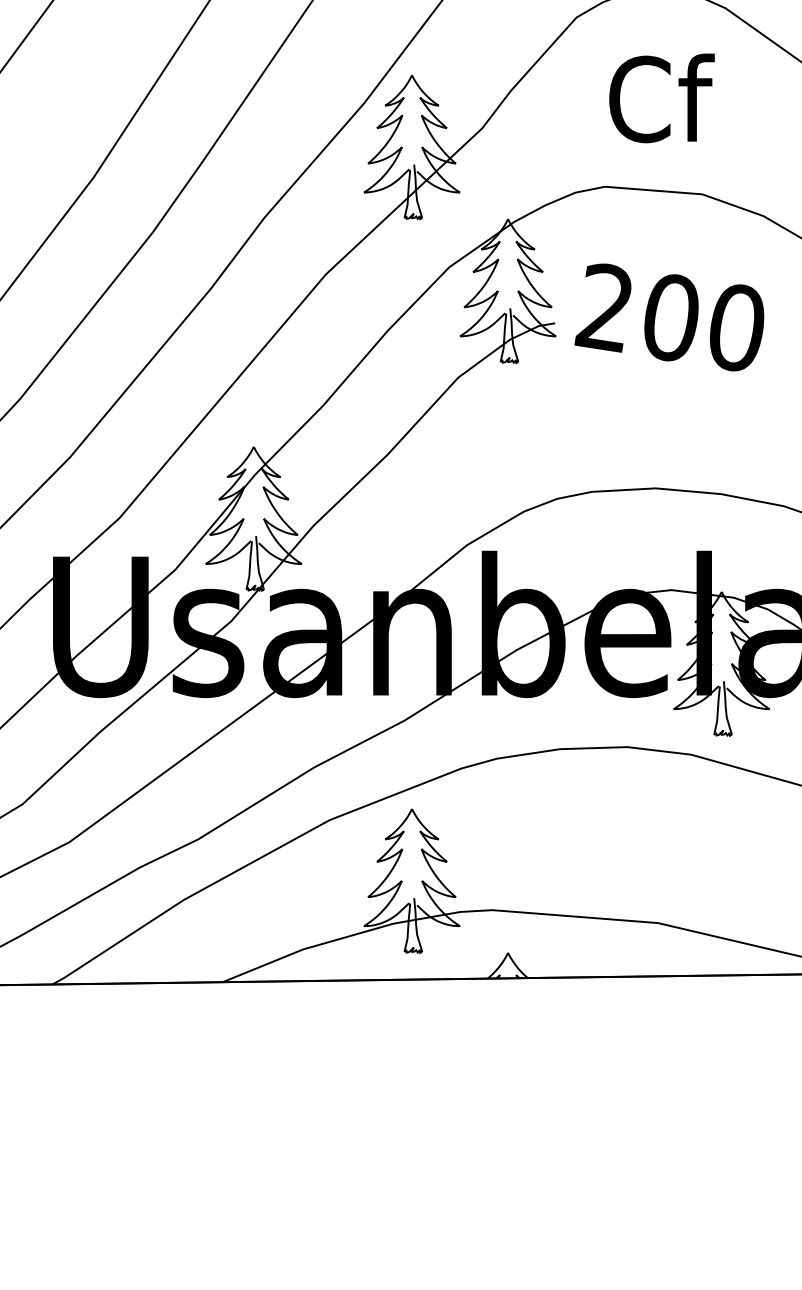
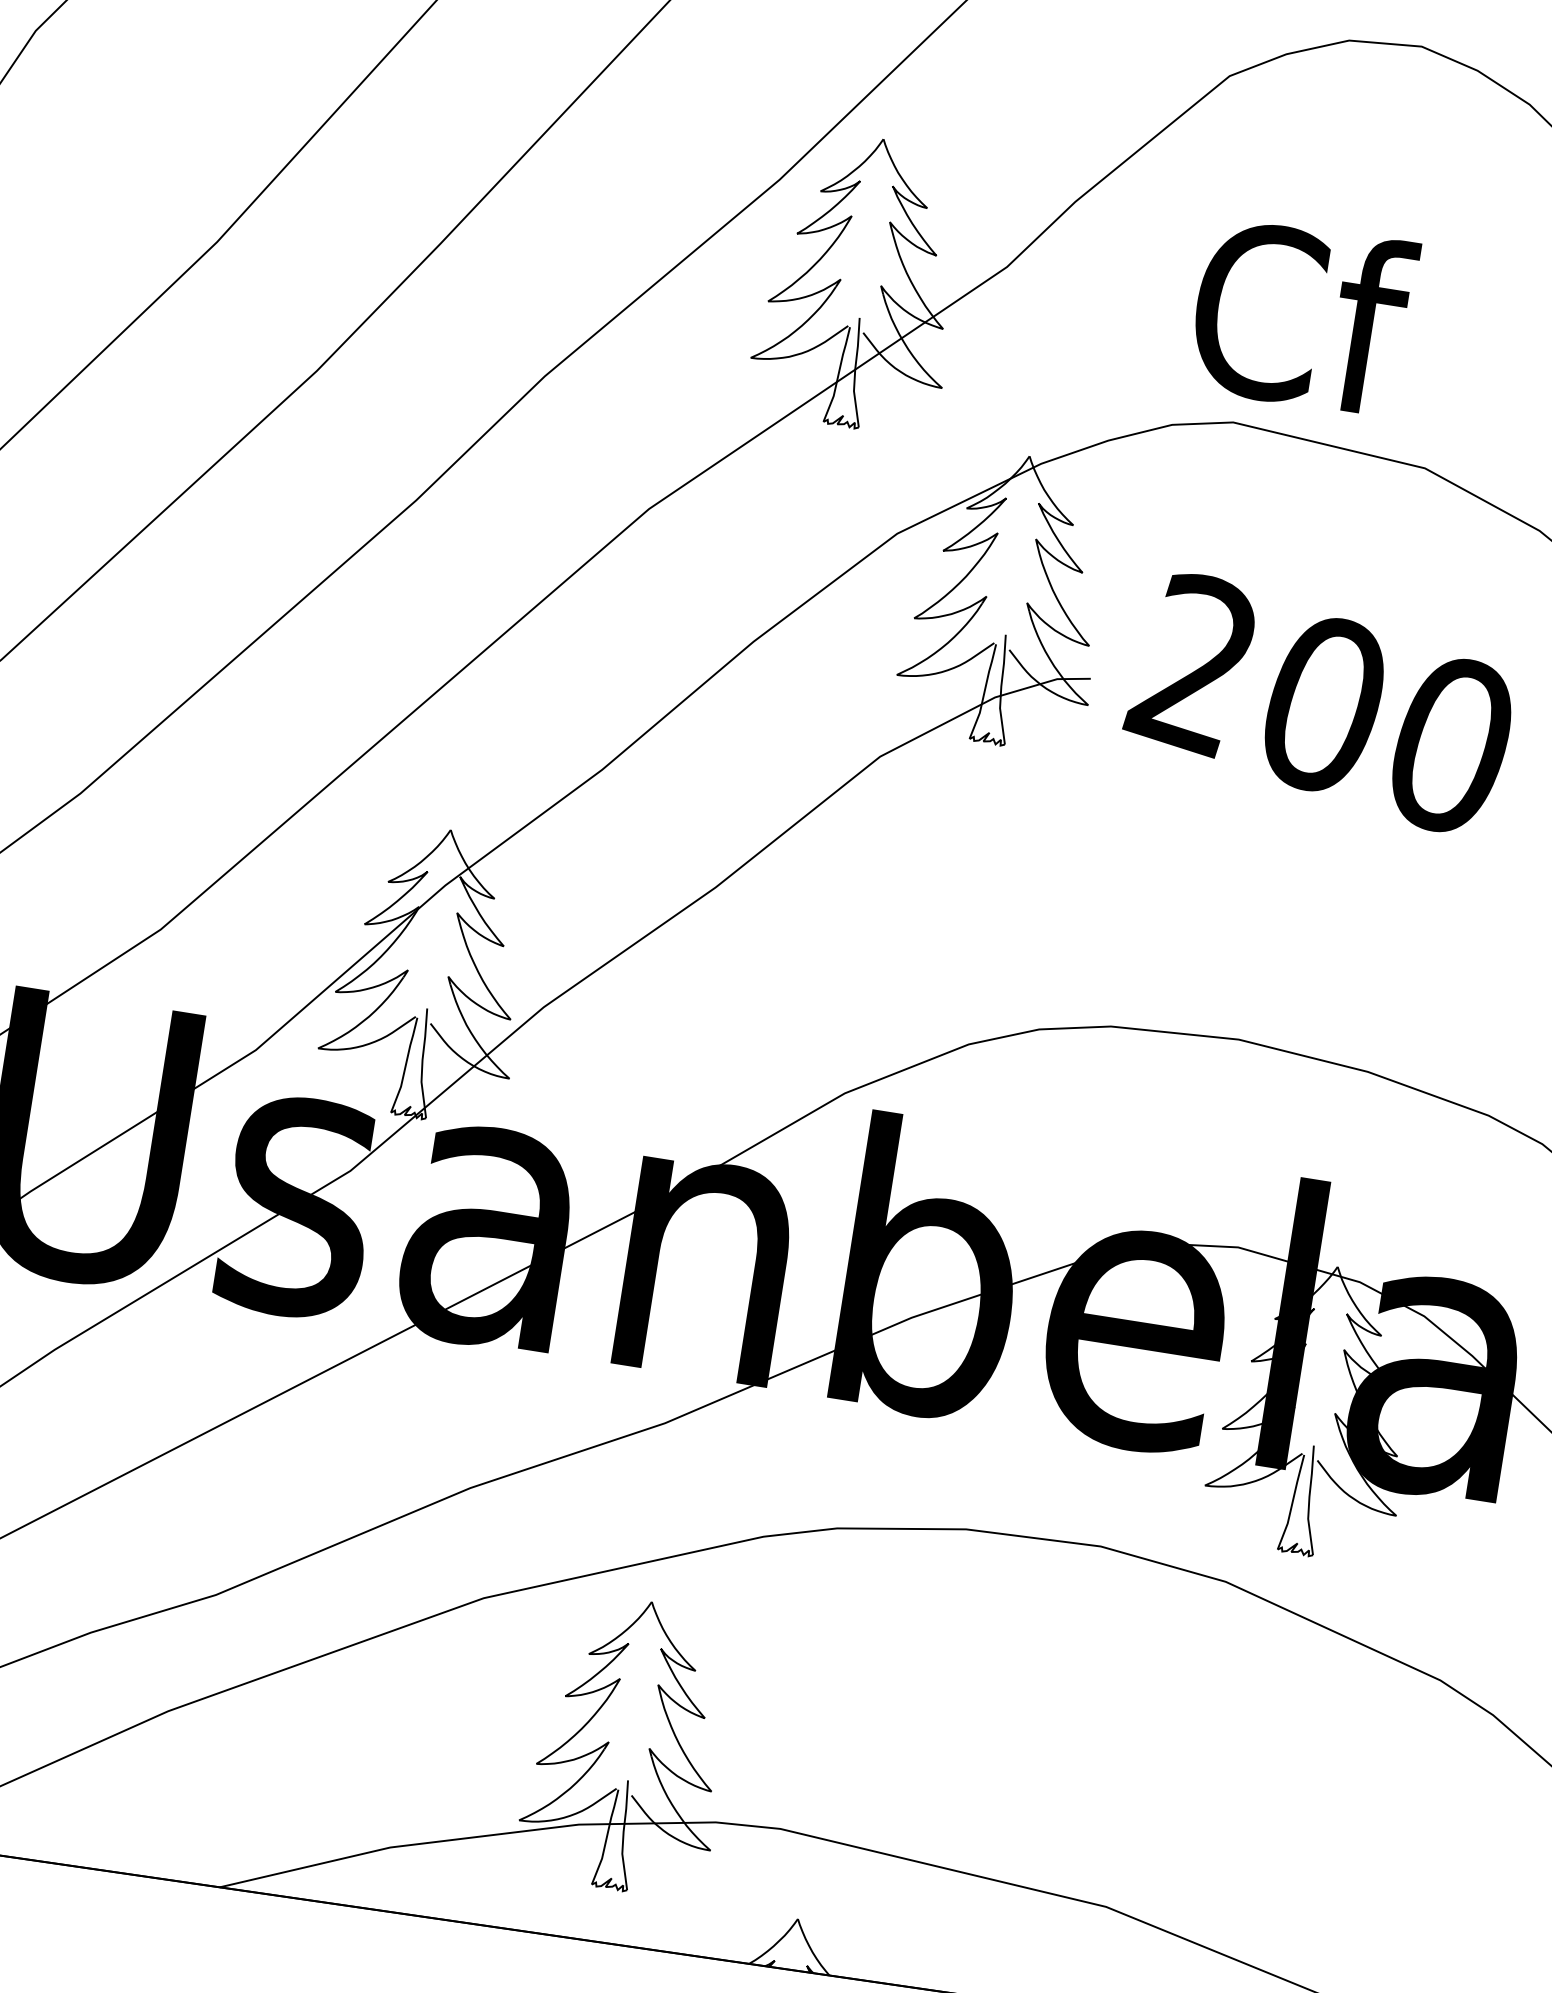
text: (661, 98) -> (1301, 316), moved

